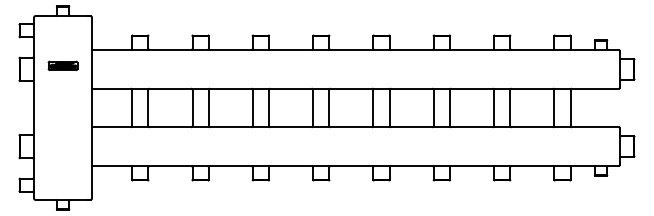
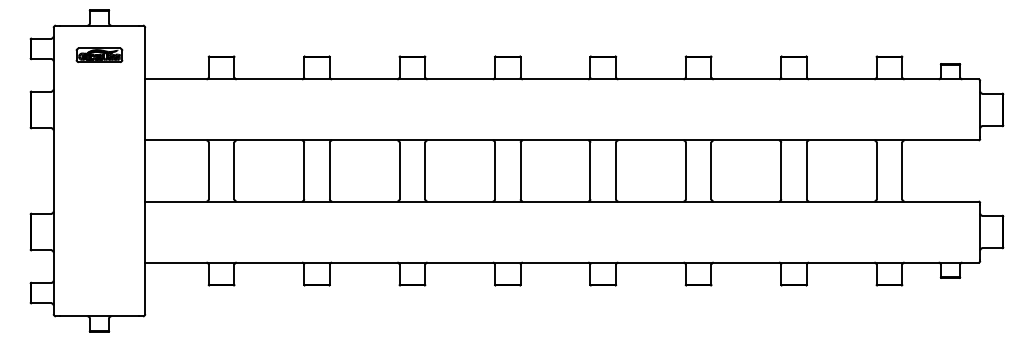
part: (62, 65) -> (98, 54), moved

